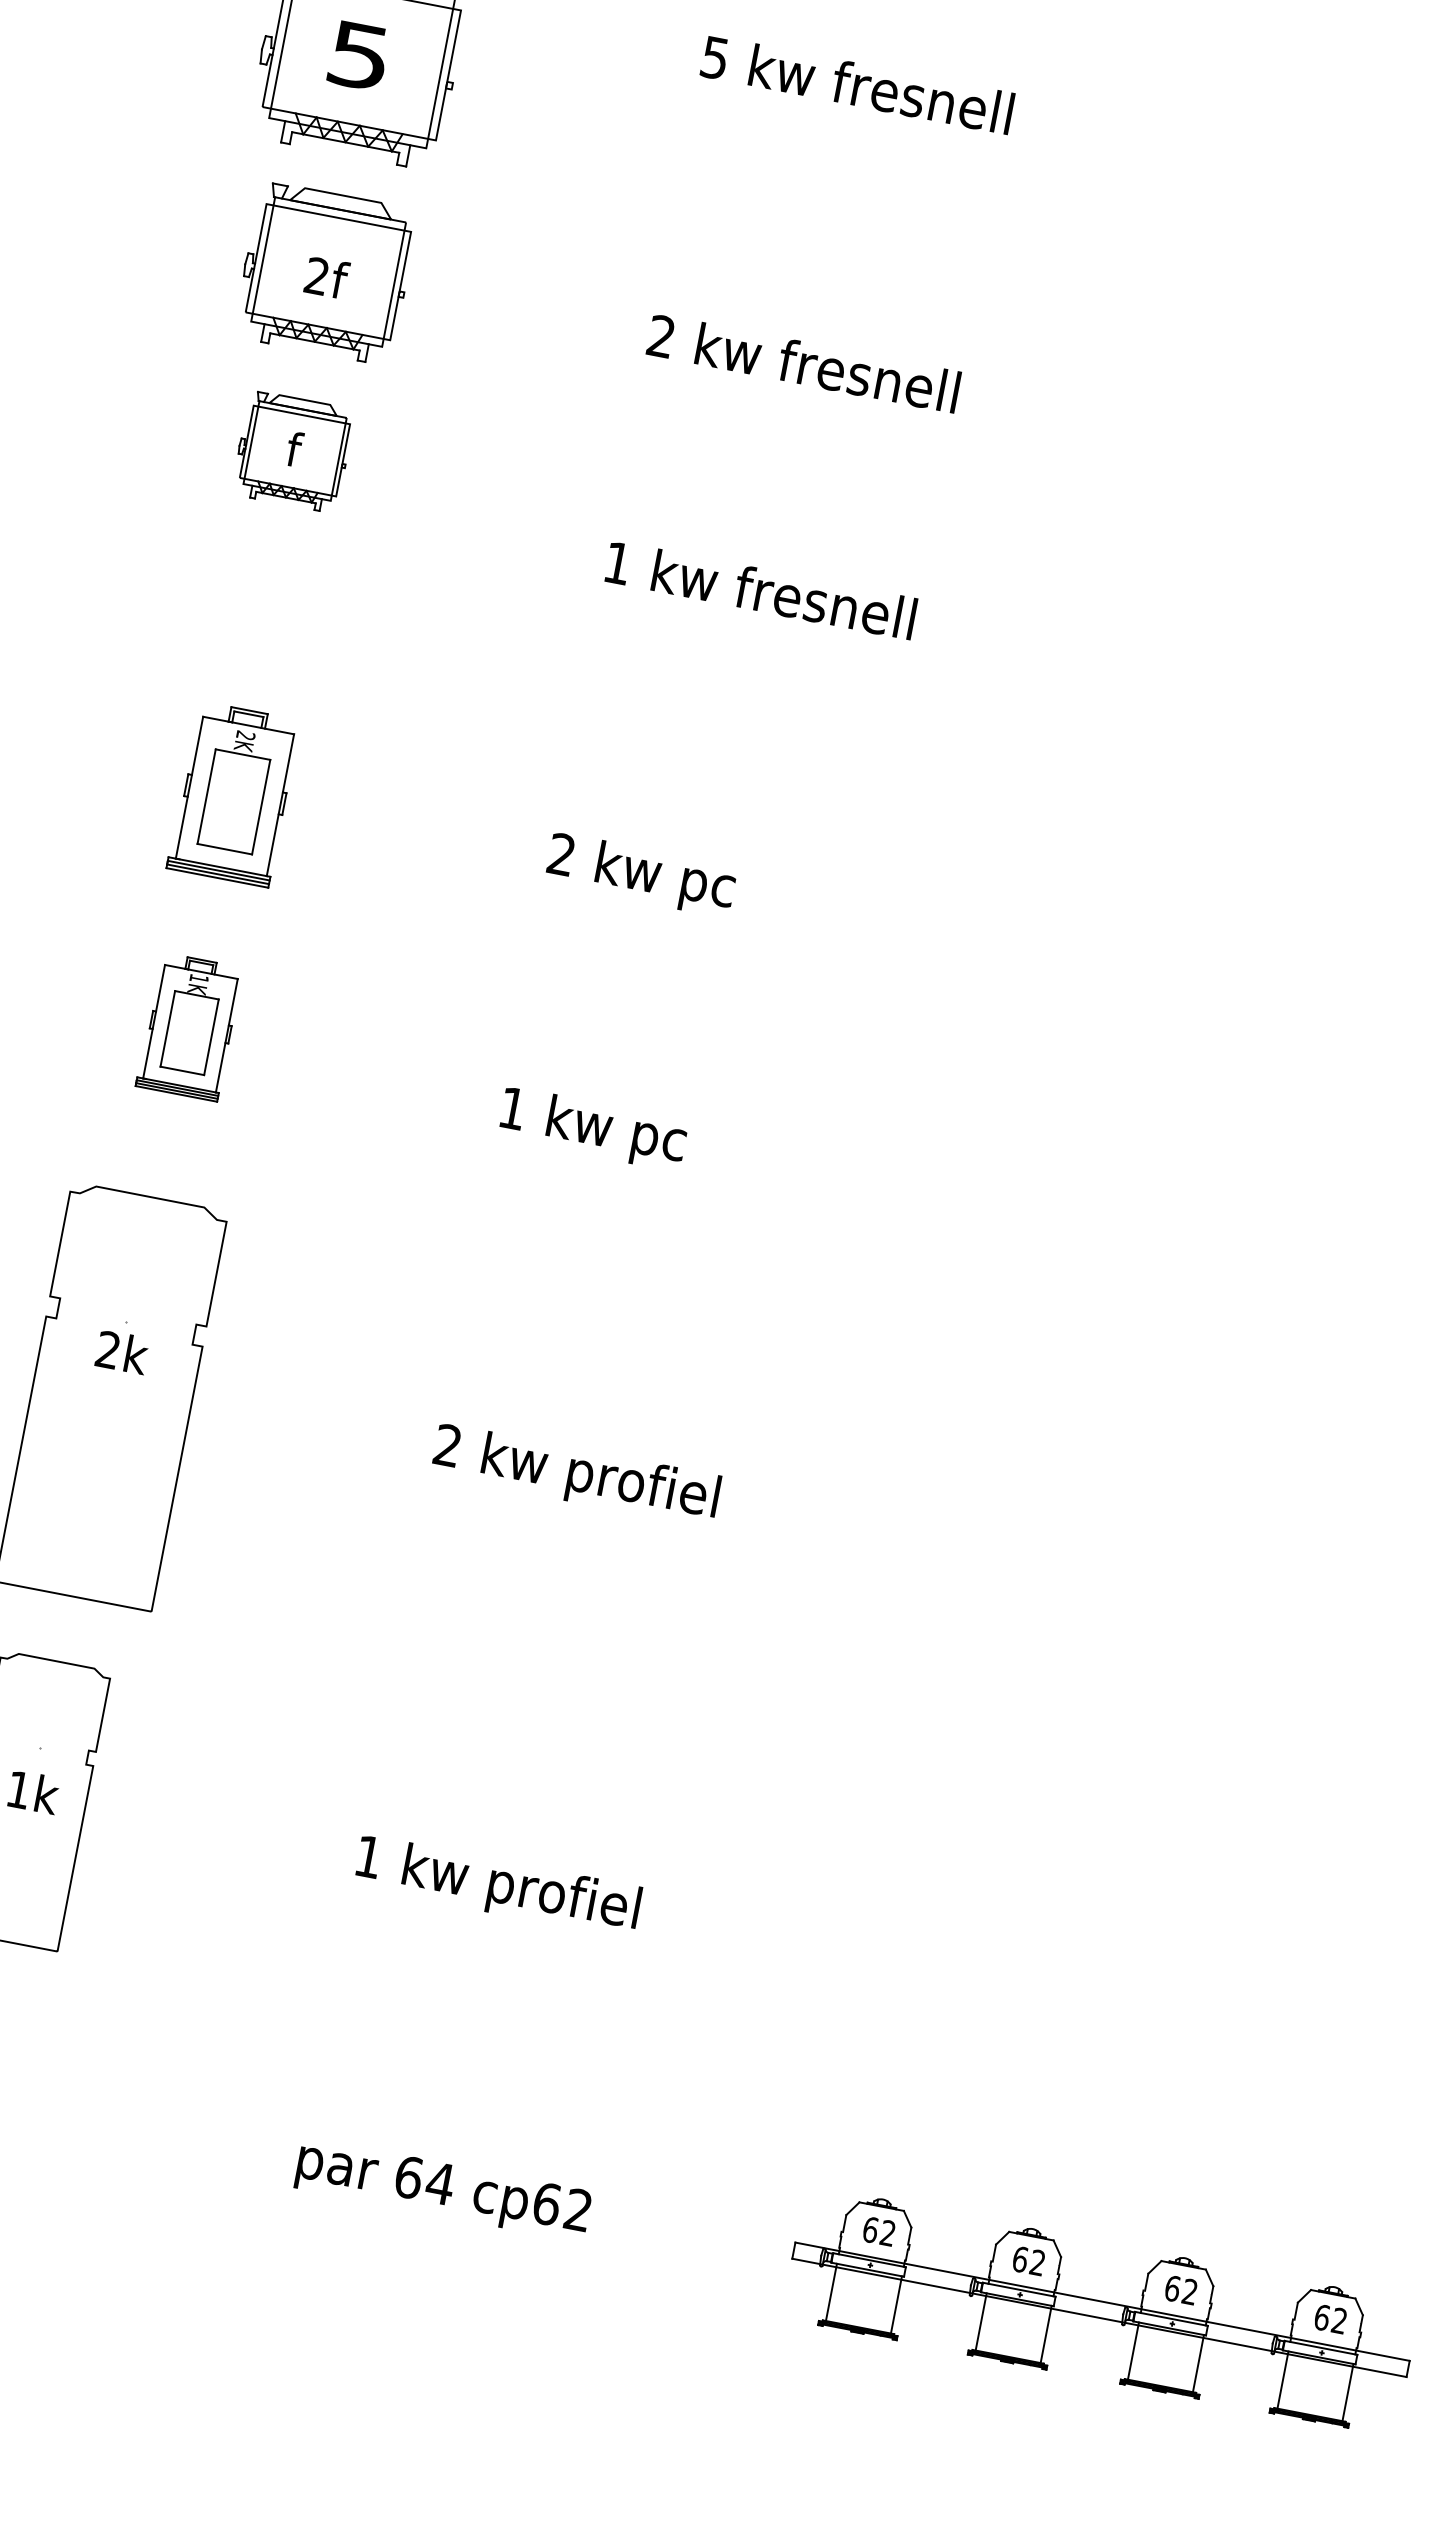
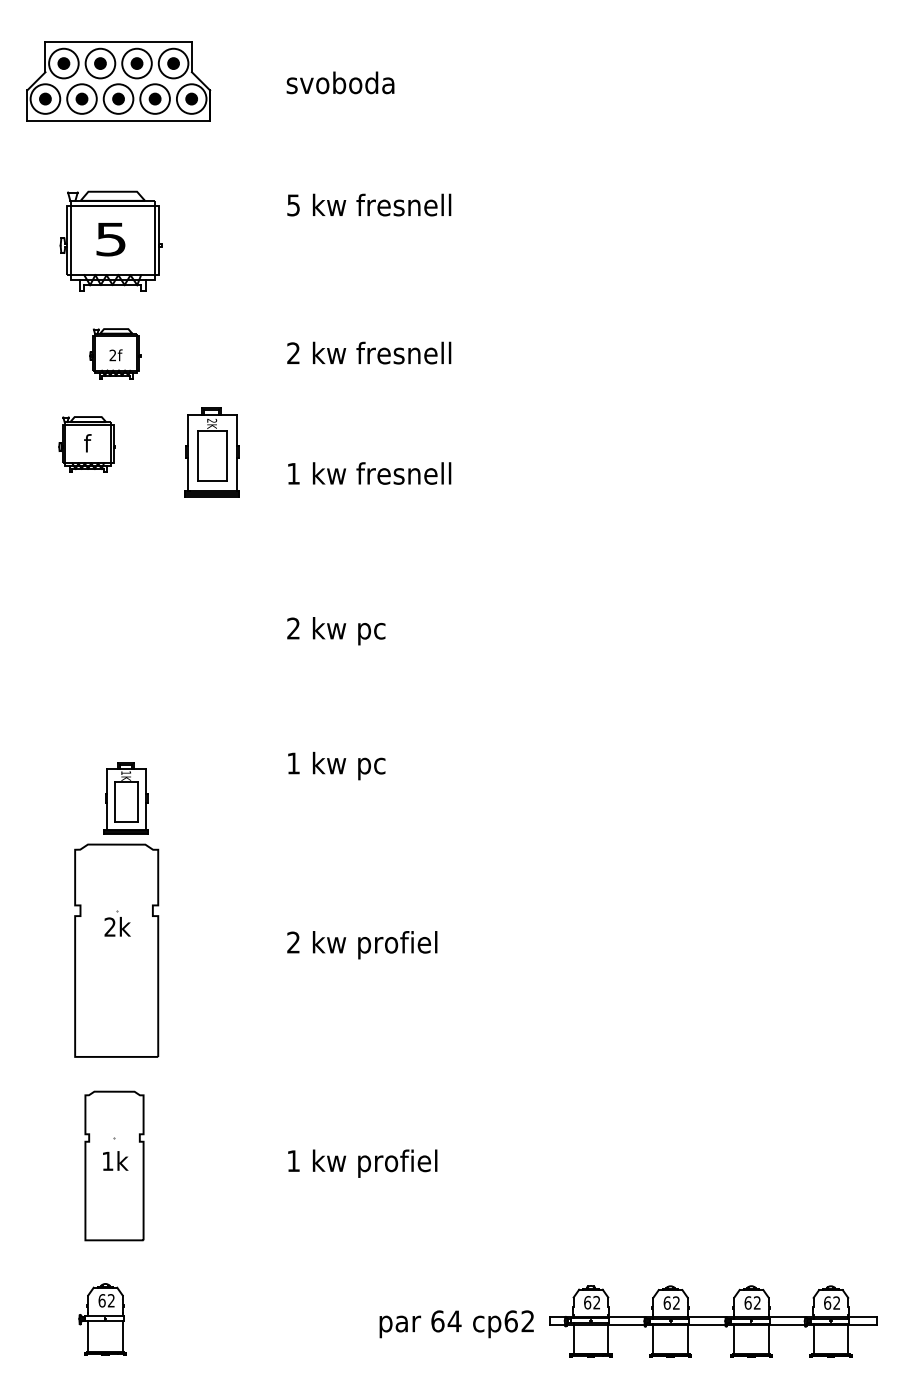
part: (326, 272) -> (115, 353), size x0.6
part: (291, 451) -> (86, 444), moved
part: (233, 795) -> (211, 452), moved
part: (188, 1026) -> (125, 798), moved
text: (442, 2190) -> (456, 1324), moved

